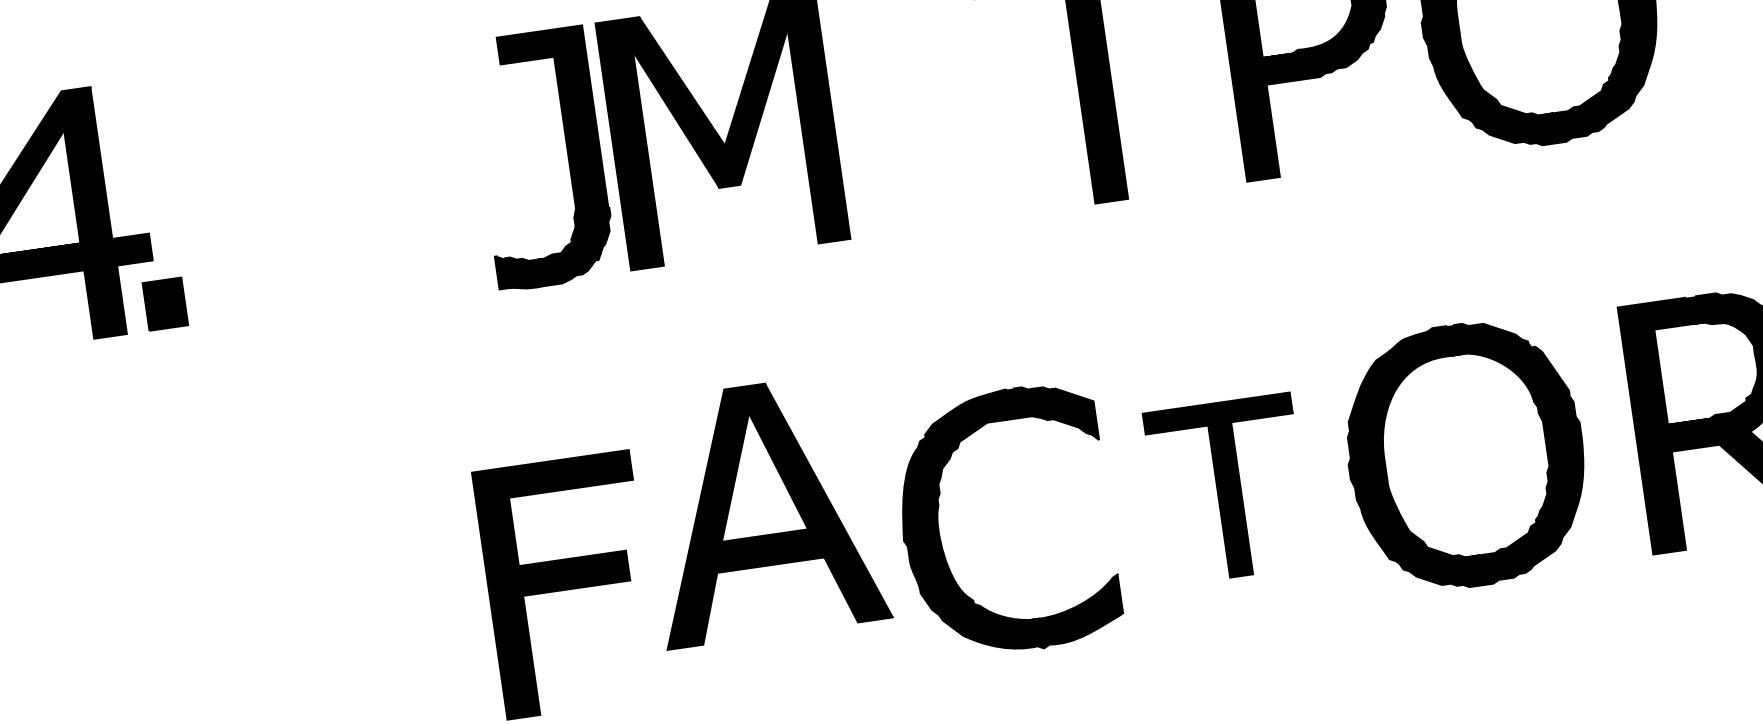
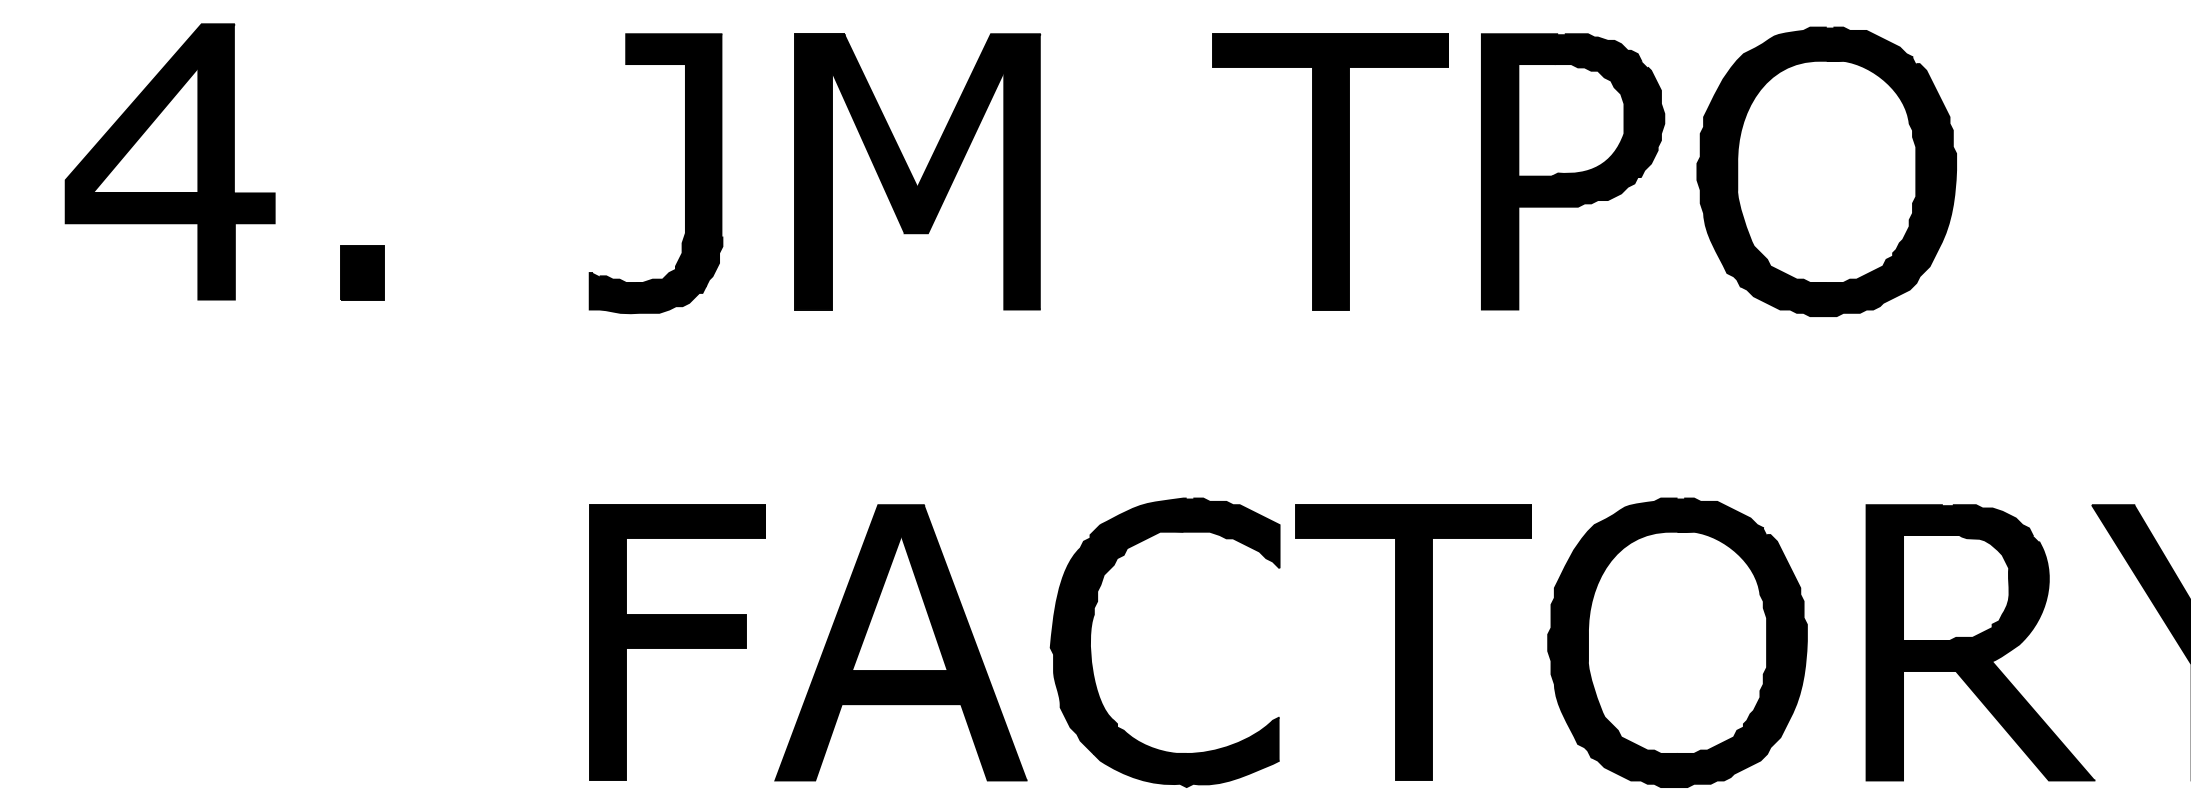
part: (567, 155) -> (685, 173), moved
part: (165, 303) -> (362, 272), moved
part: (1228, 489) -> (1413, 642), size x1.43
part: (761, 509) -> (900, 642), moved

